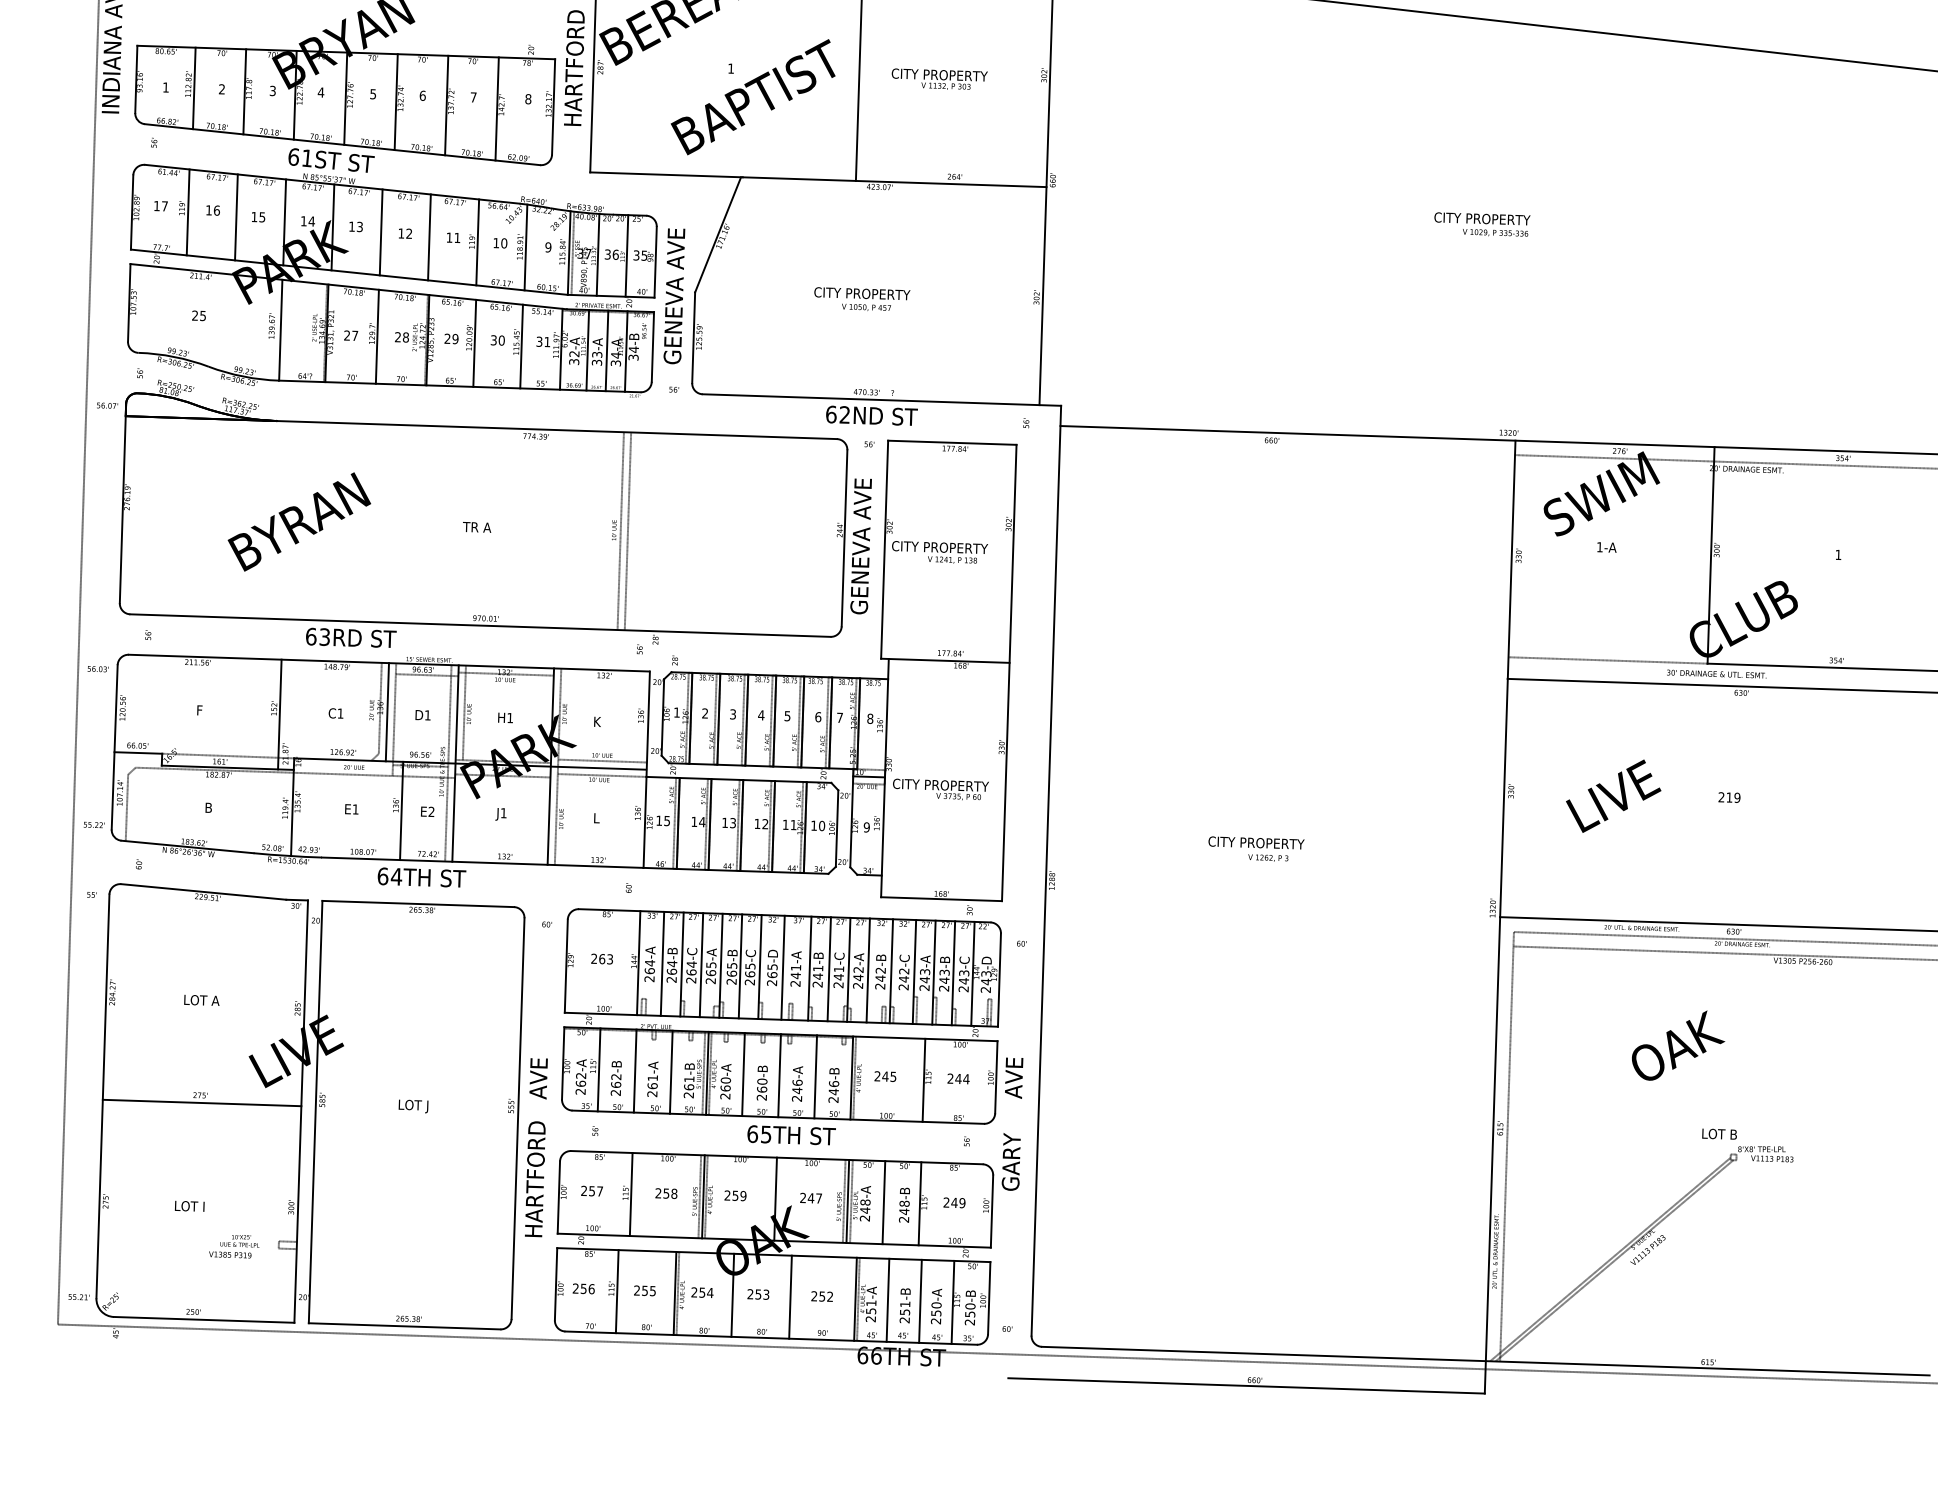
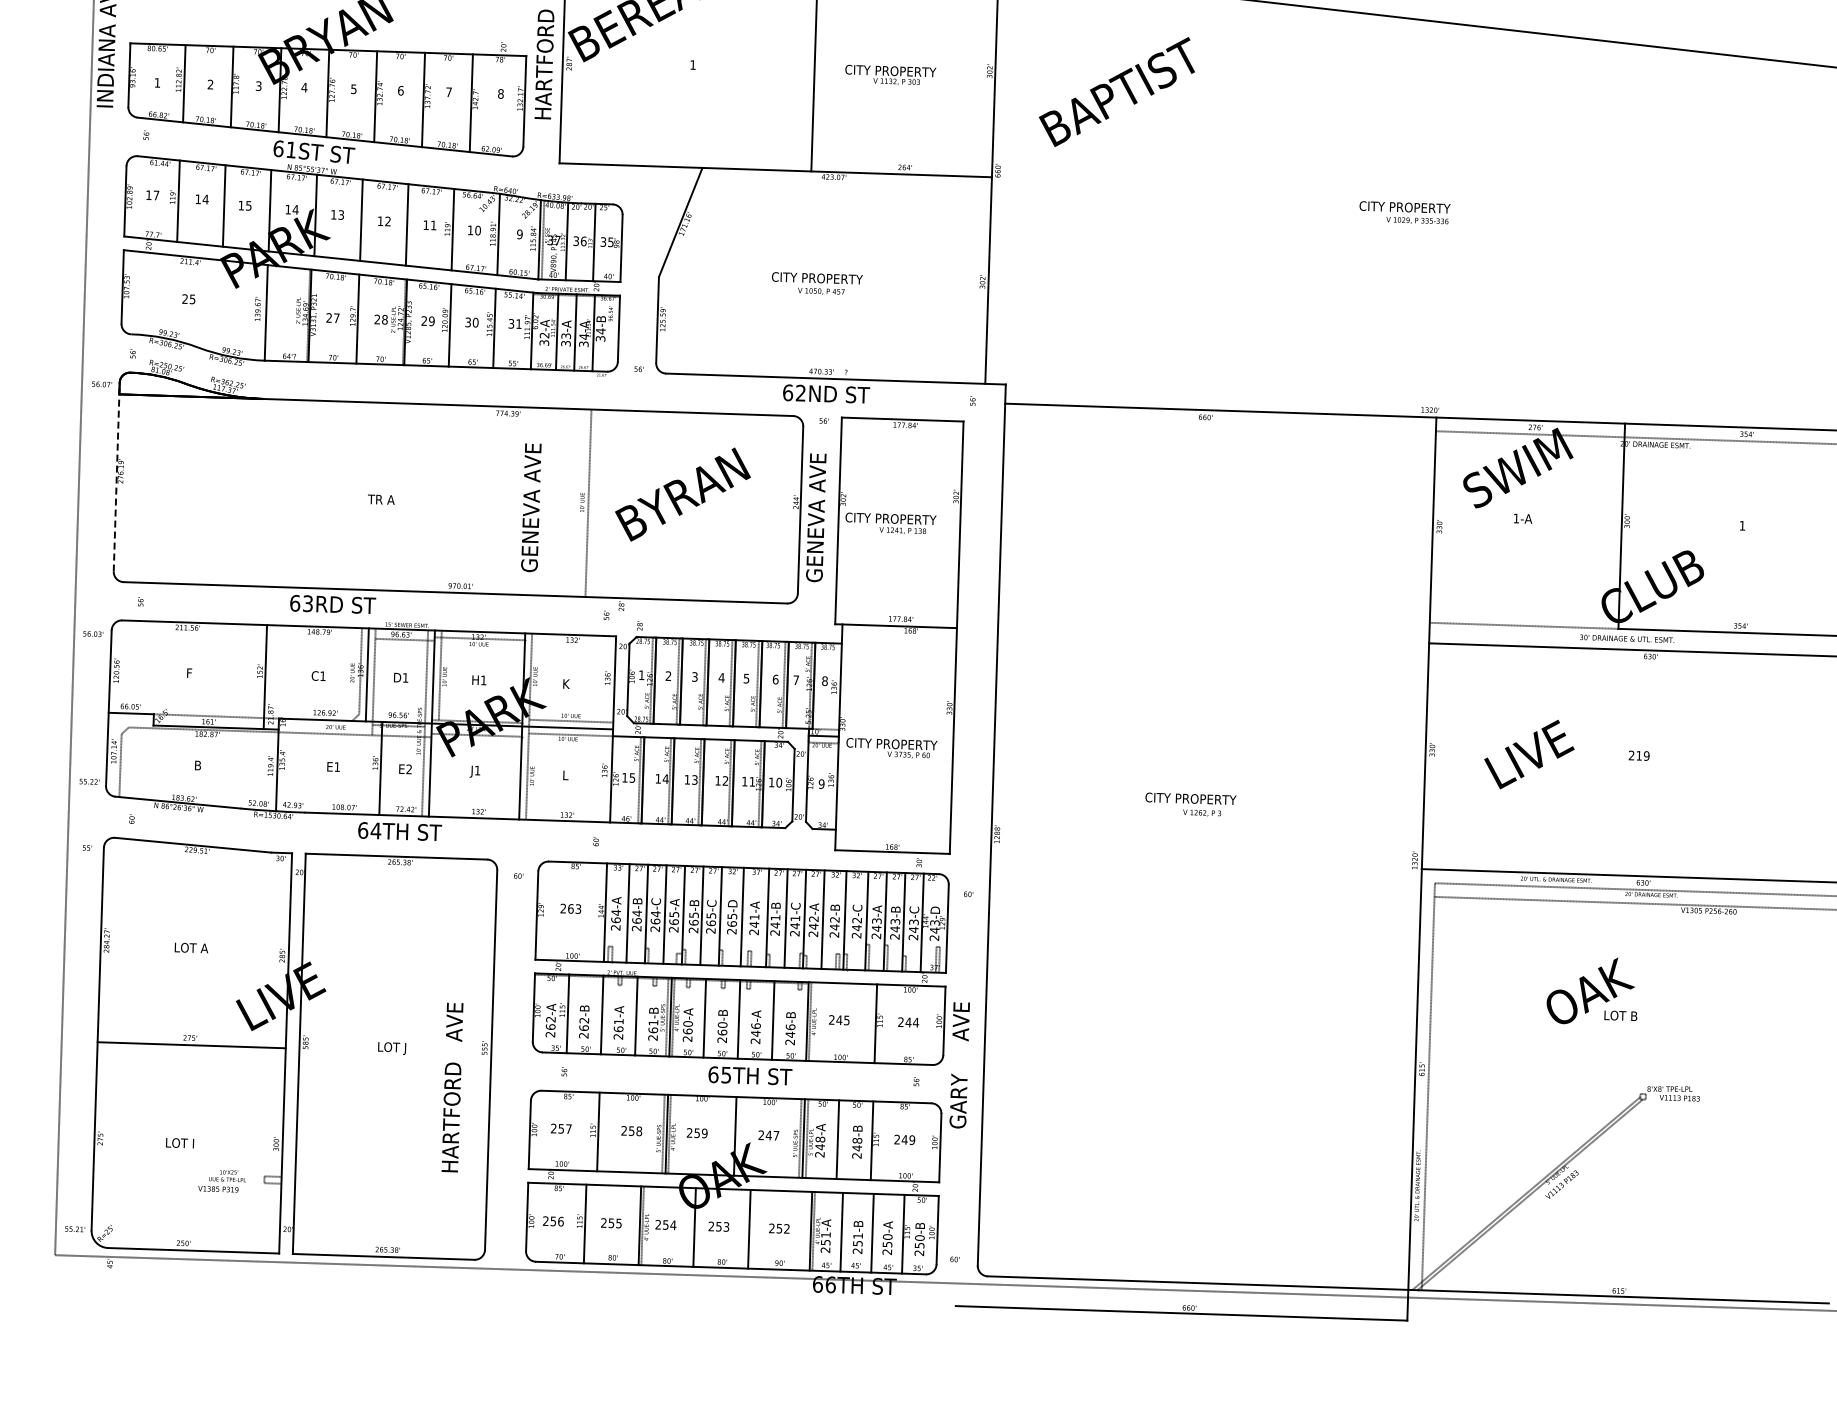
text: (752, 96) -> (1116, 91), moved
text: (216, 210) -> (205, 199), 16 -> 14
text: (674, 296) -> (531, 507), moved
line: (122, 503) -> (116, 477), solid -> dashed
text: (298, 521) -> (682, 494), moved
text: (477, 527) -> (381, 499), moved
line: (628, 531) -> (595, 503), removed
text: (1719, 1133) -> (1620, 1015), moved
text: (536, 1147) -> (452, 1087), moved

